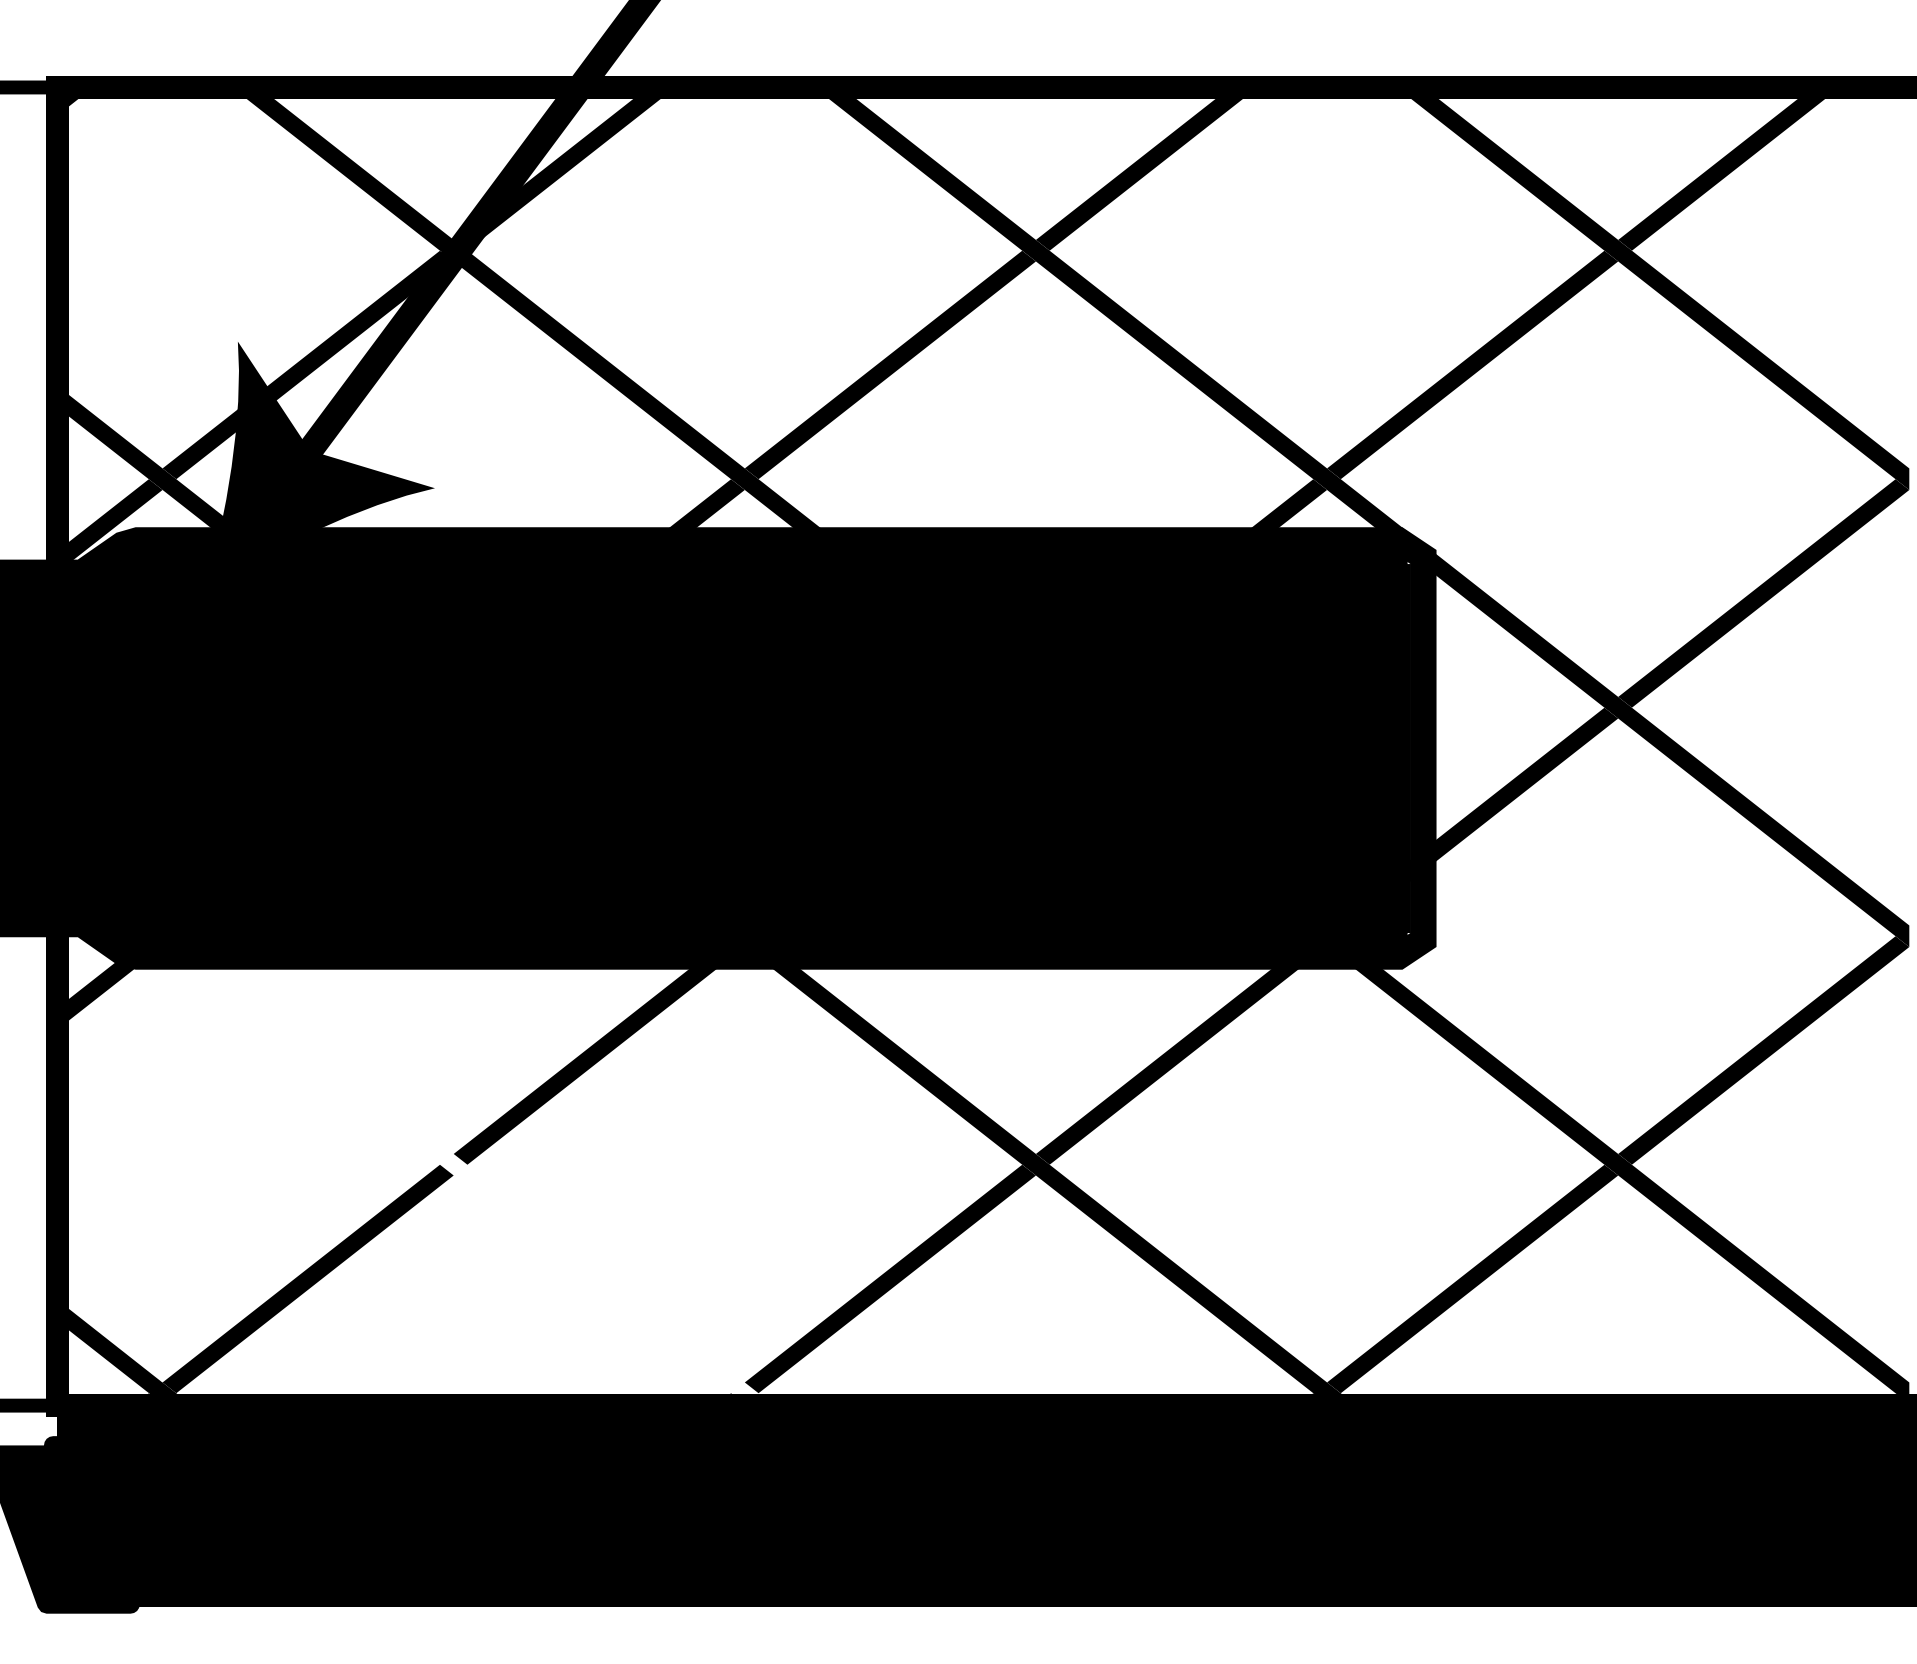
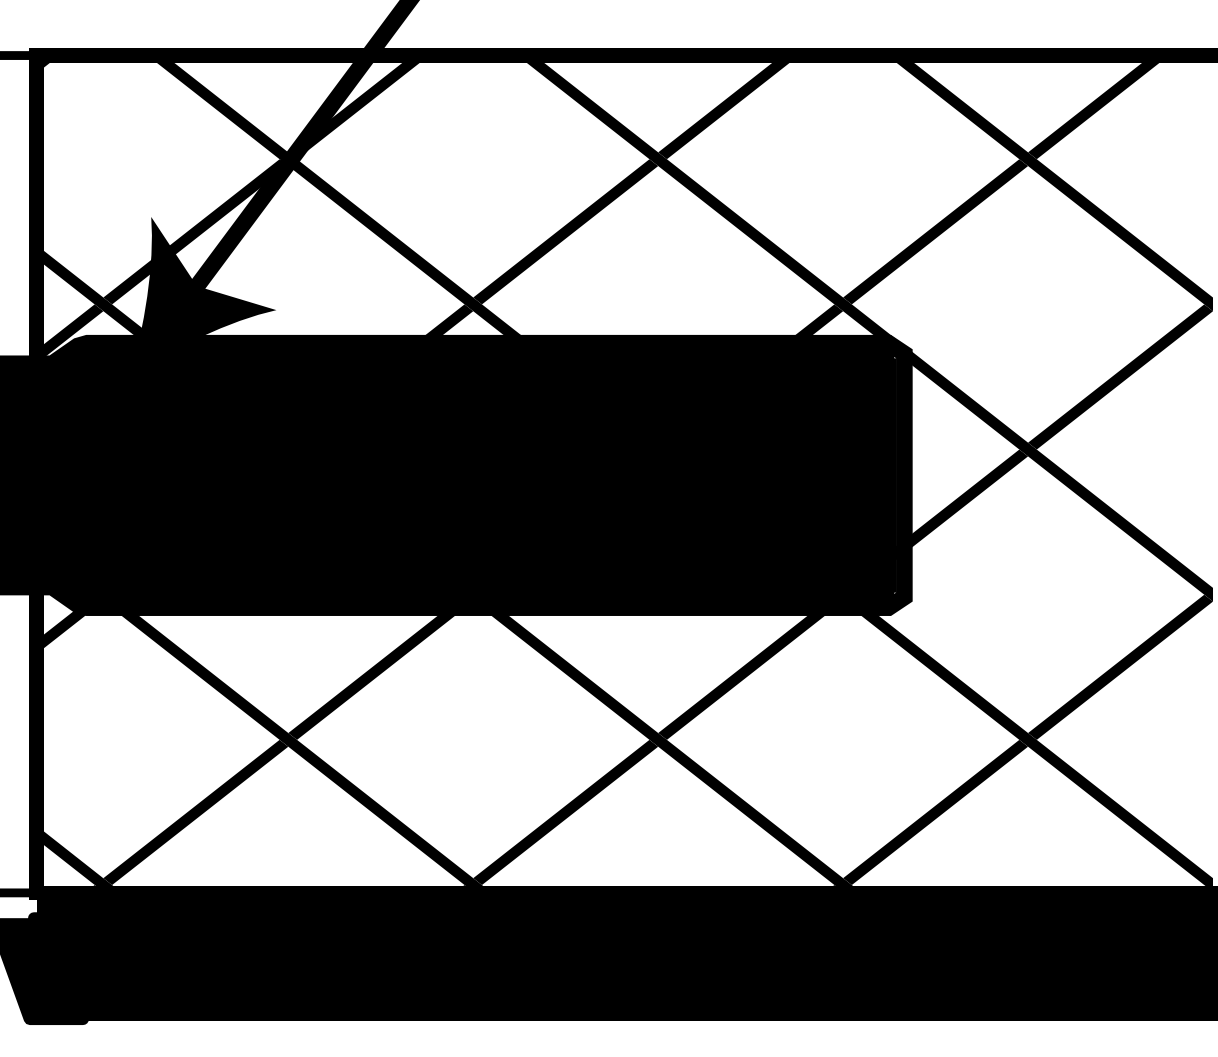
fill: (419, 1126) -> (266, 715), added

